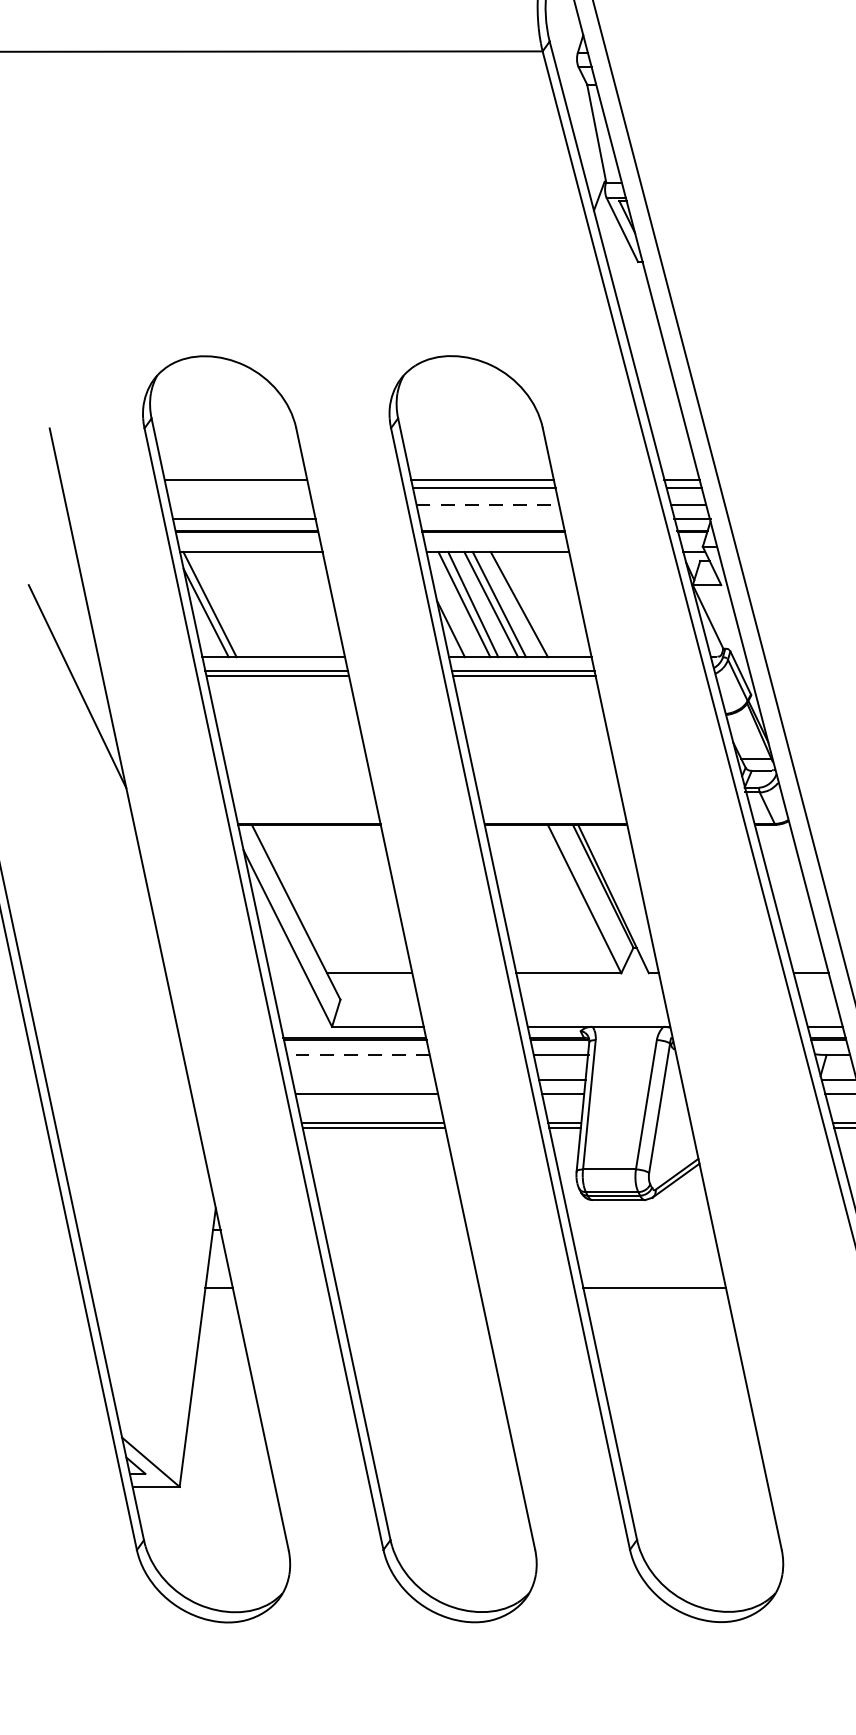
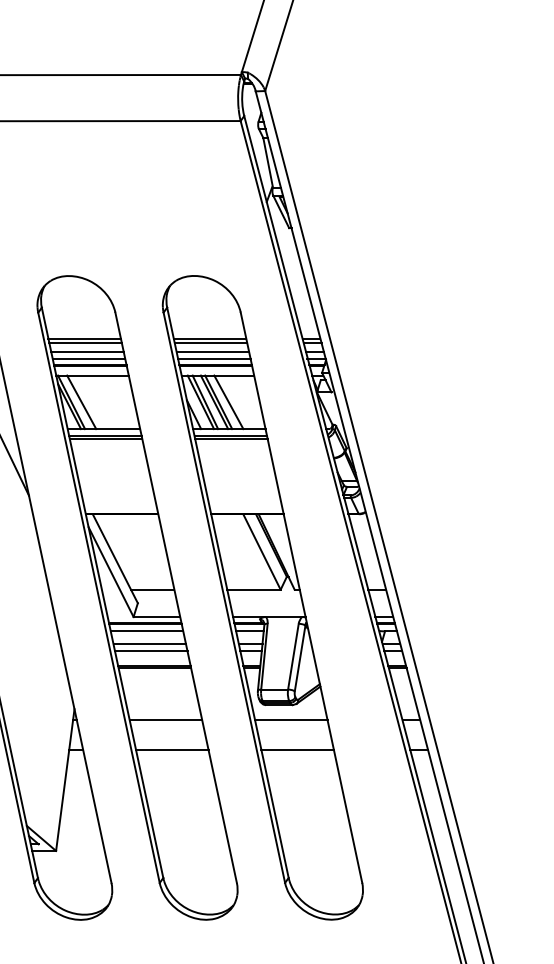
line: (237, 488) -> (85, 343), added
line: (241, 504) -> (87, 351), added
line: (489, 504) -> (213, 351), dashed -> solid
line: (491, 520) -> (214, 359), added
line: (229, 604) -> (81, 402), added
line: (357, 1055) -> (146, 631), dashed -> solid
line: (363, 1080) -> (149, 644), added
line: (394, 1230) -> (165, 720), added
line: (642, 1230) -> (291, 720), added
line: (408, 1287) -> (172, 749), added

